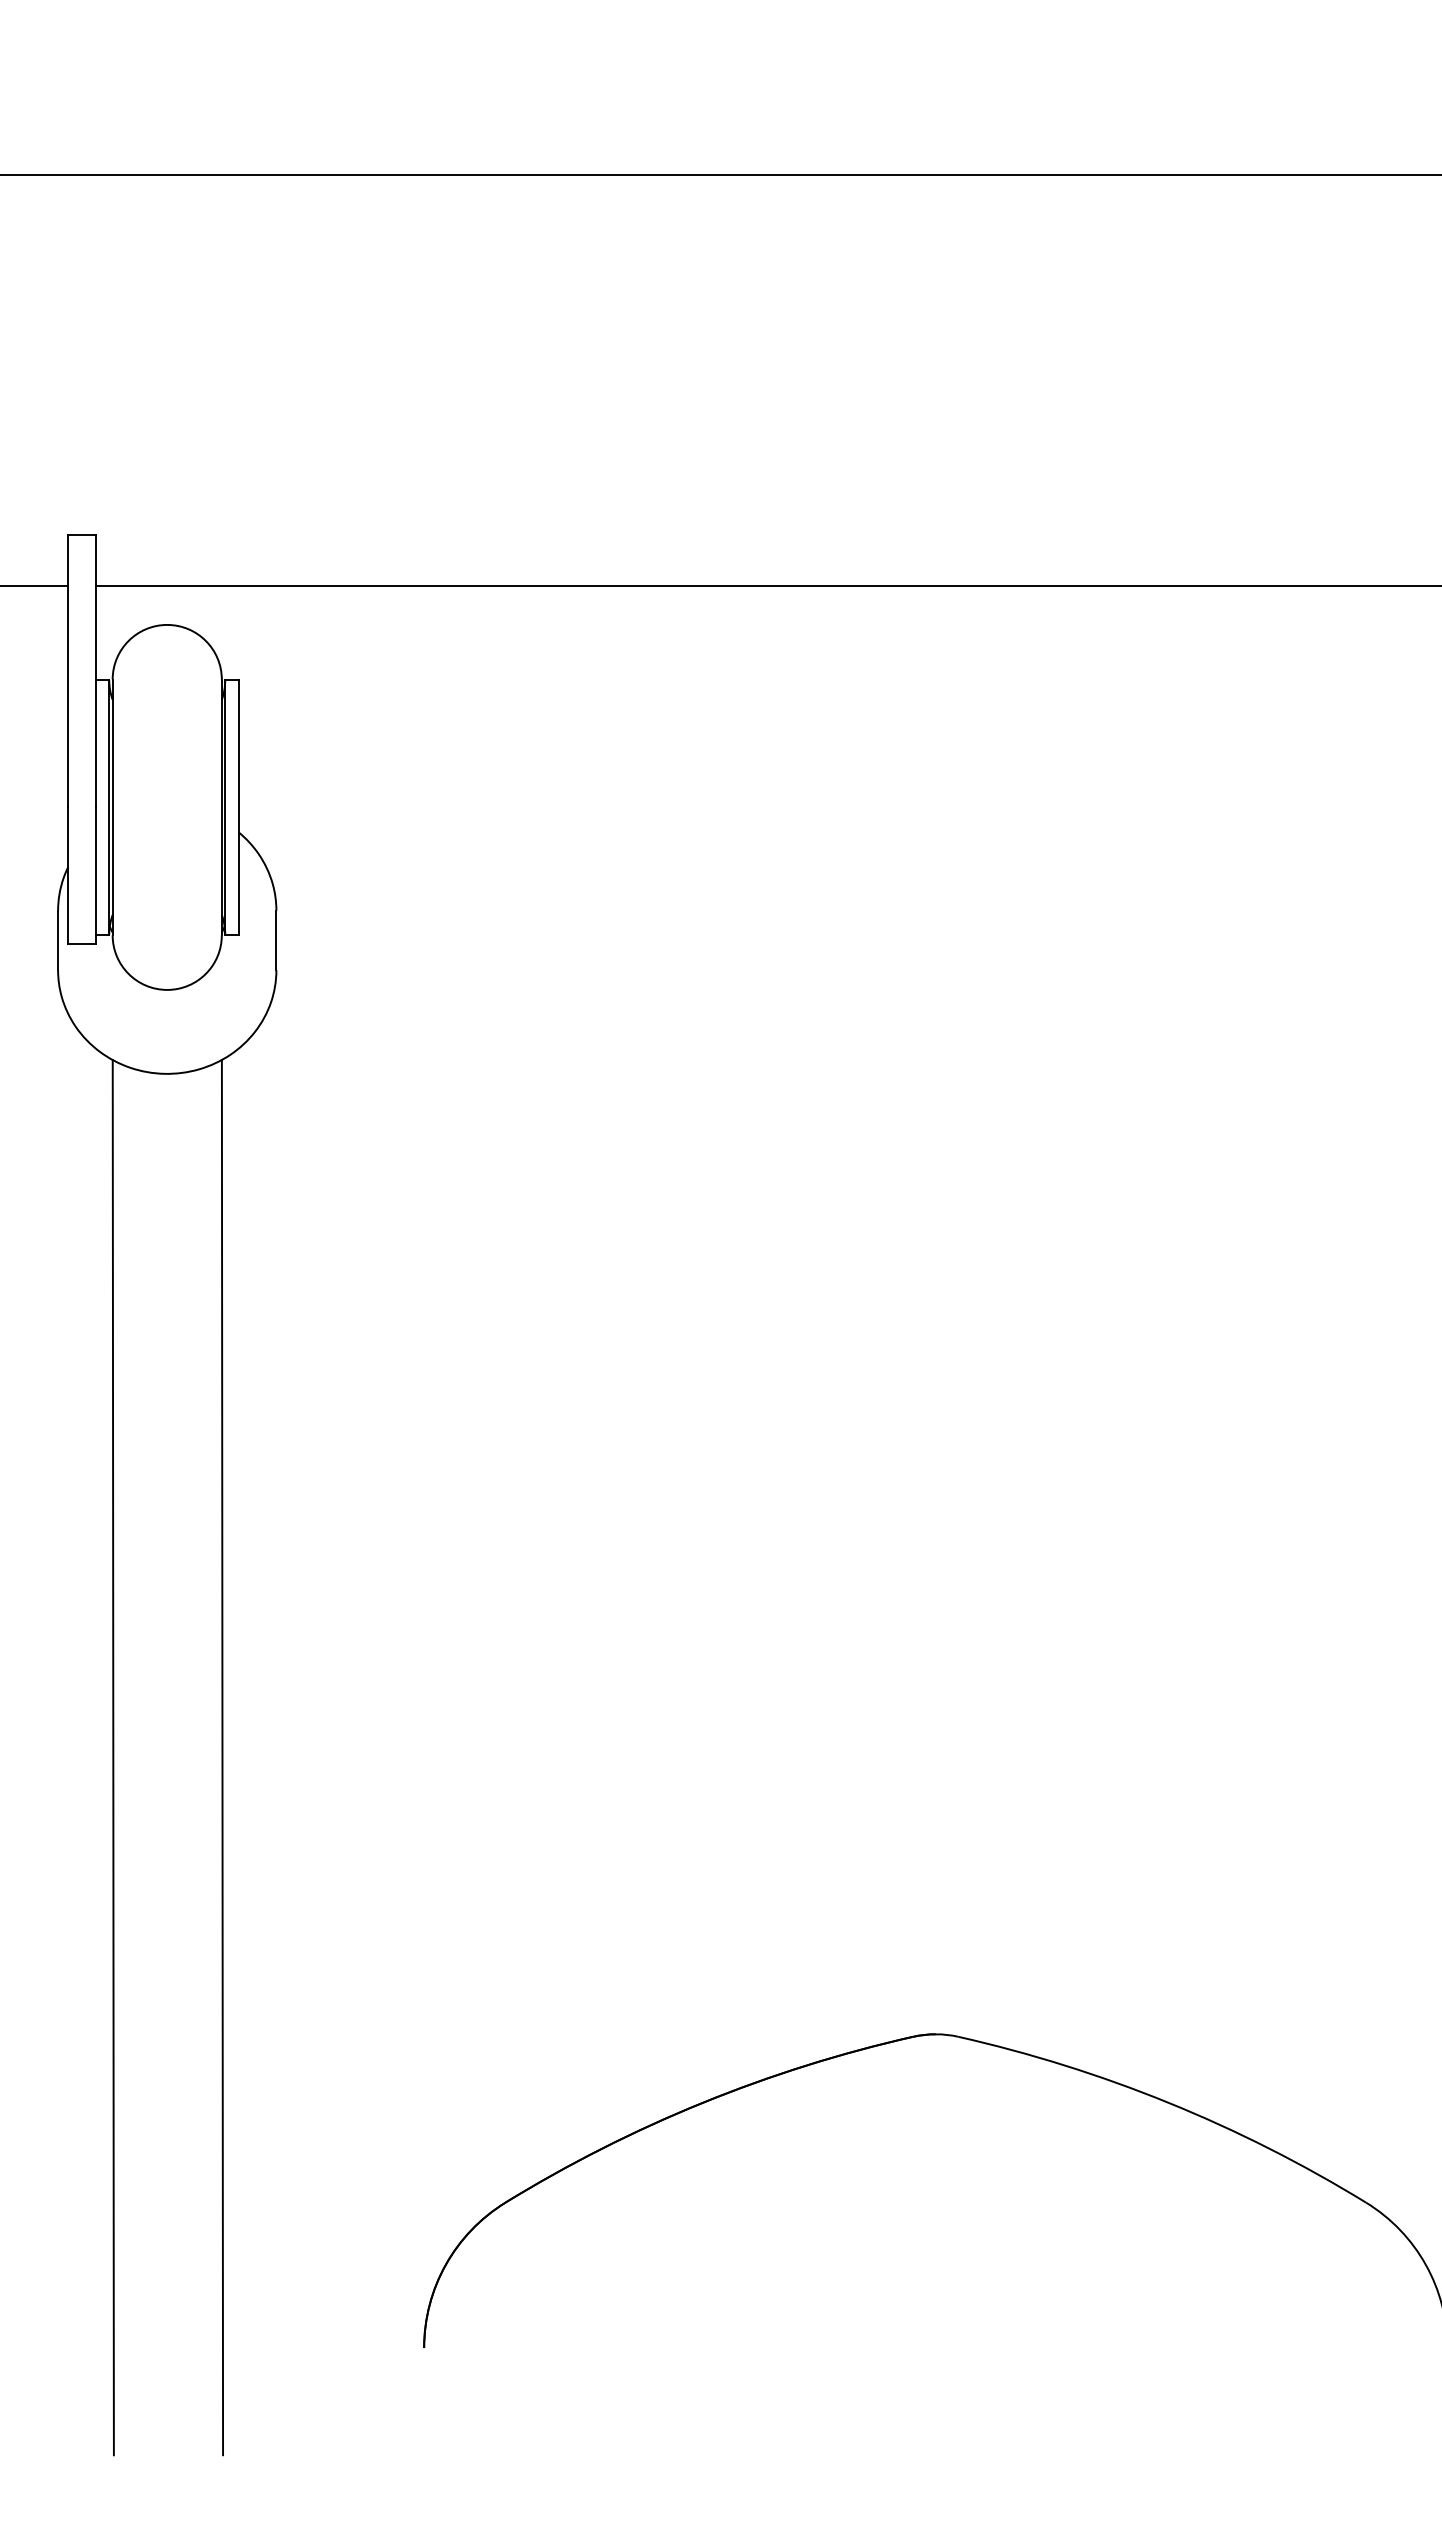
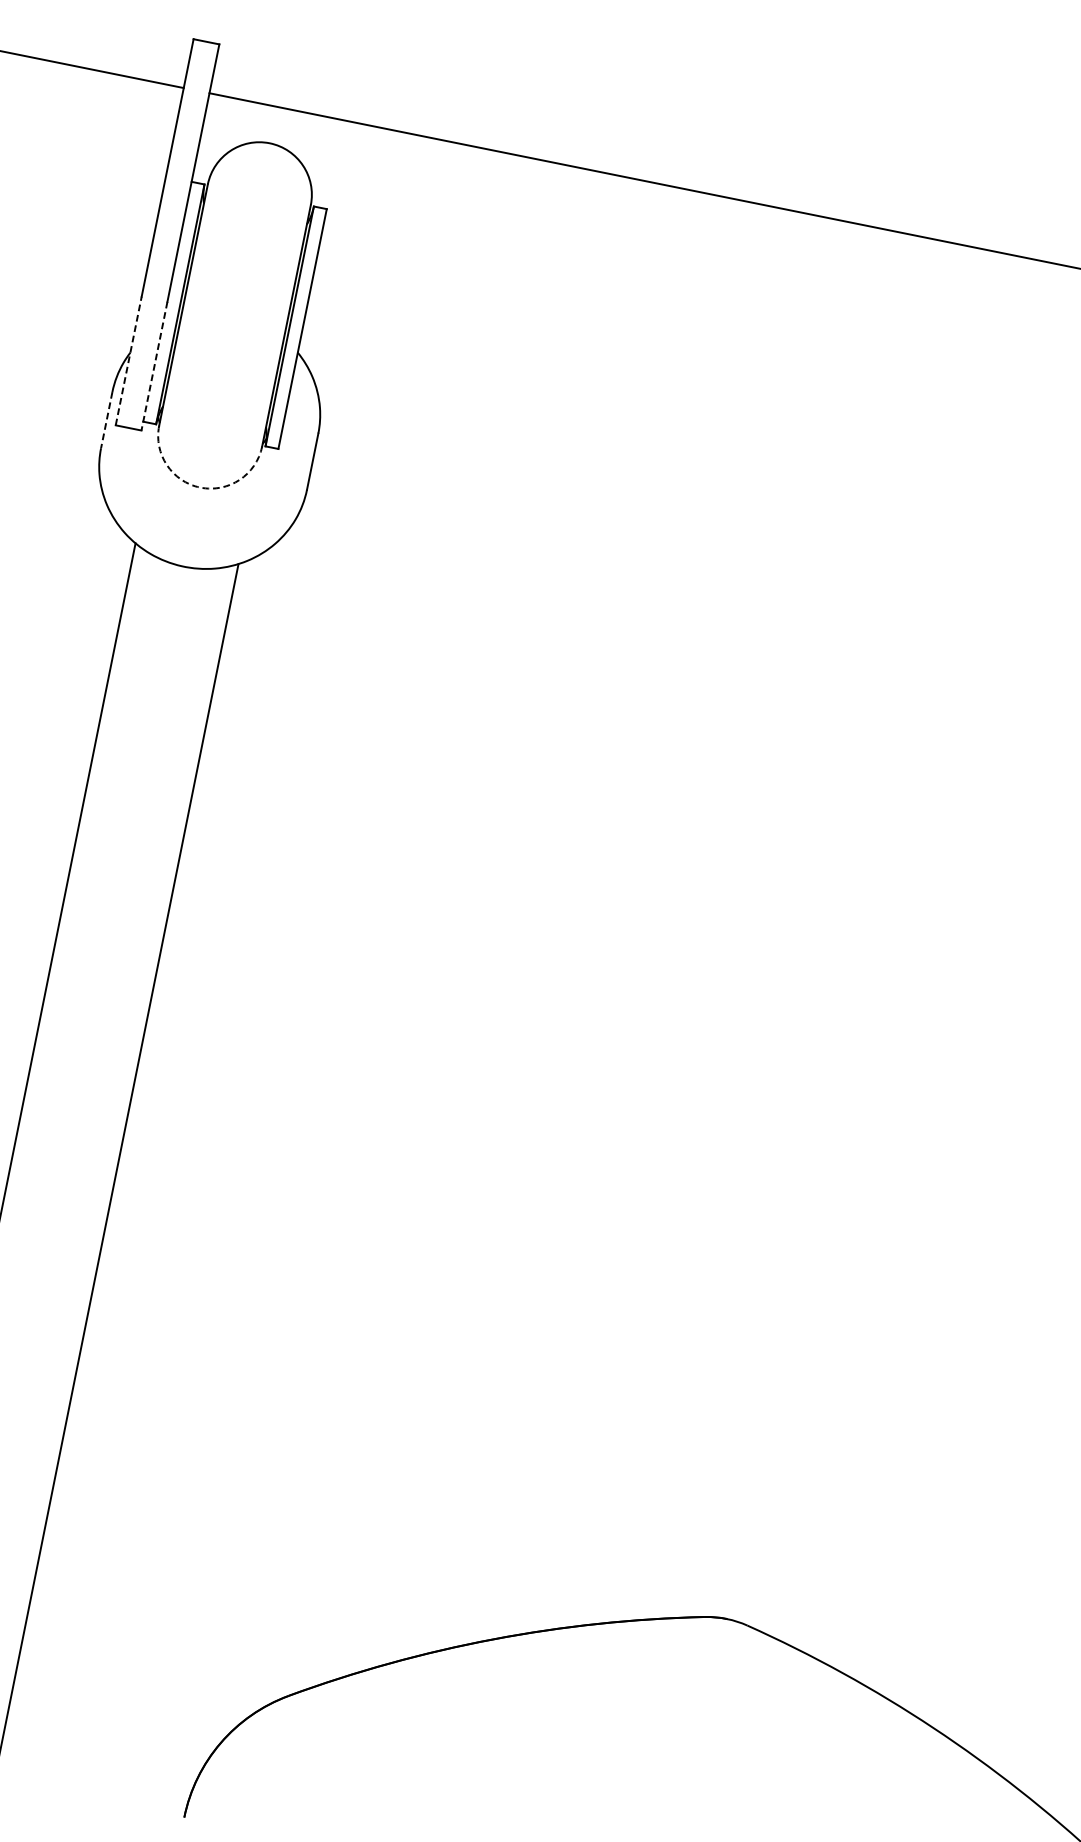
line: (68, 875) -> (128, 360), solid -> dashed
line: (95, 876) -> (154, 366), solid -> dashed
line: (58, 940) -> (107, 420), solid -> dashed
arc: (167, 989) -> (200, 487), solid -> dashed

